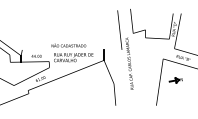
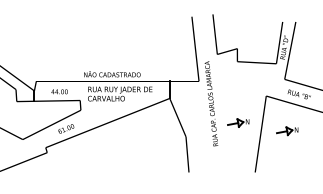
part: (145, 75) -> (237, 123), added

